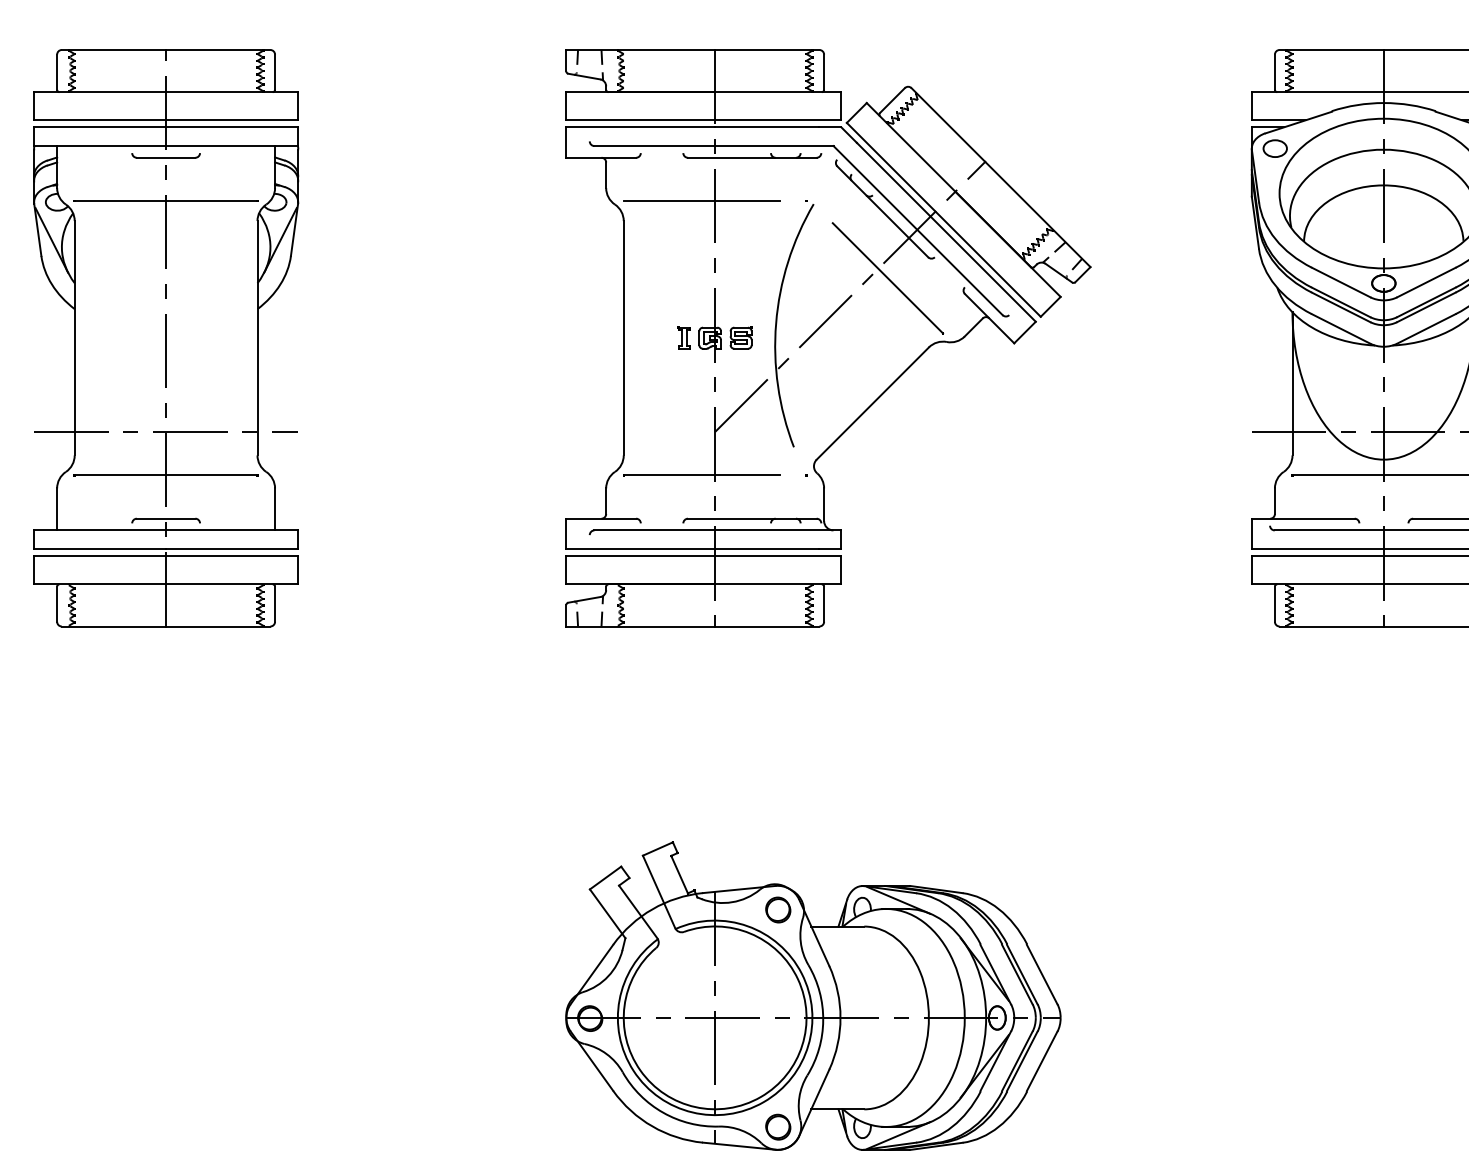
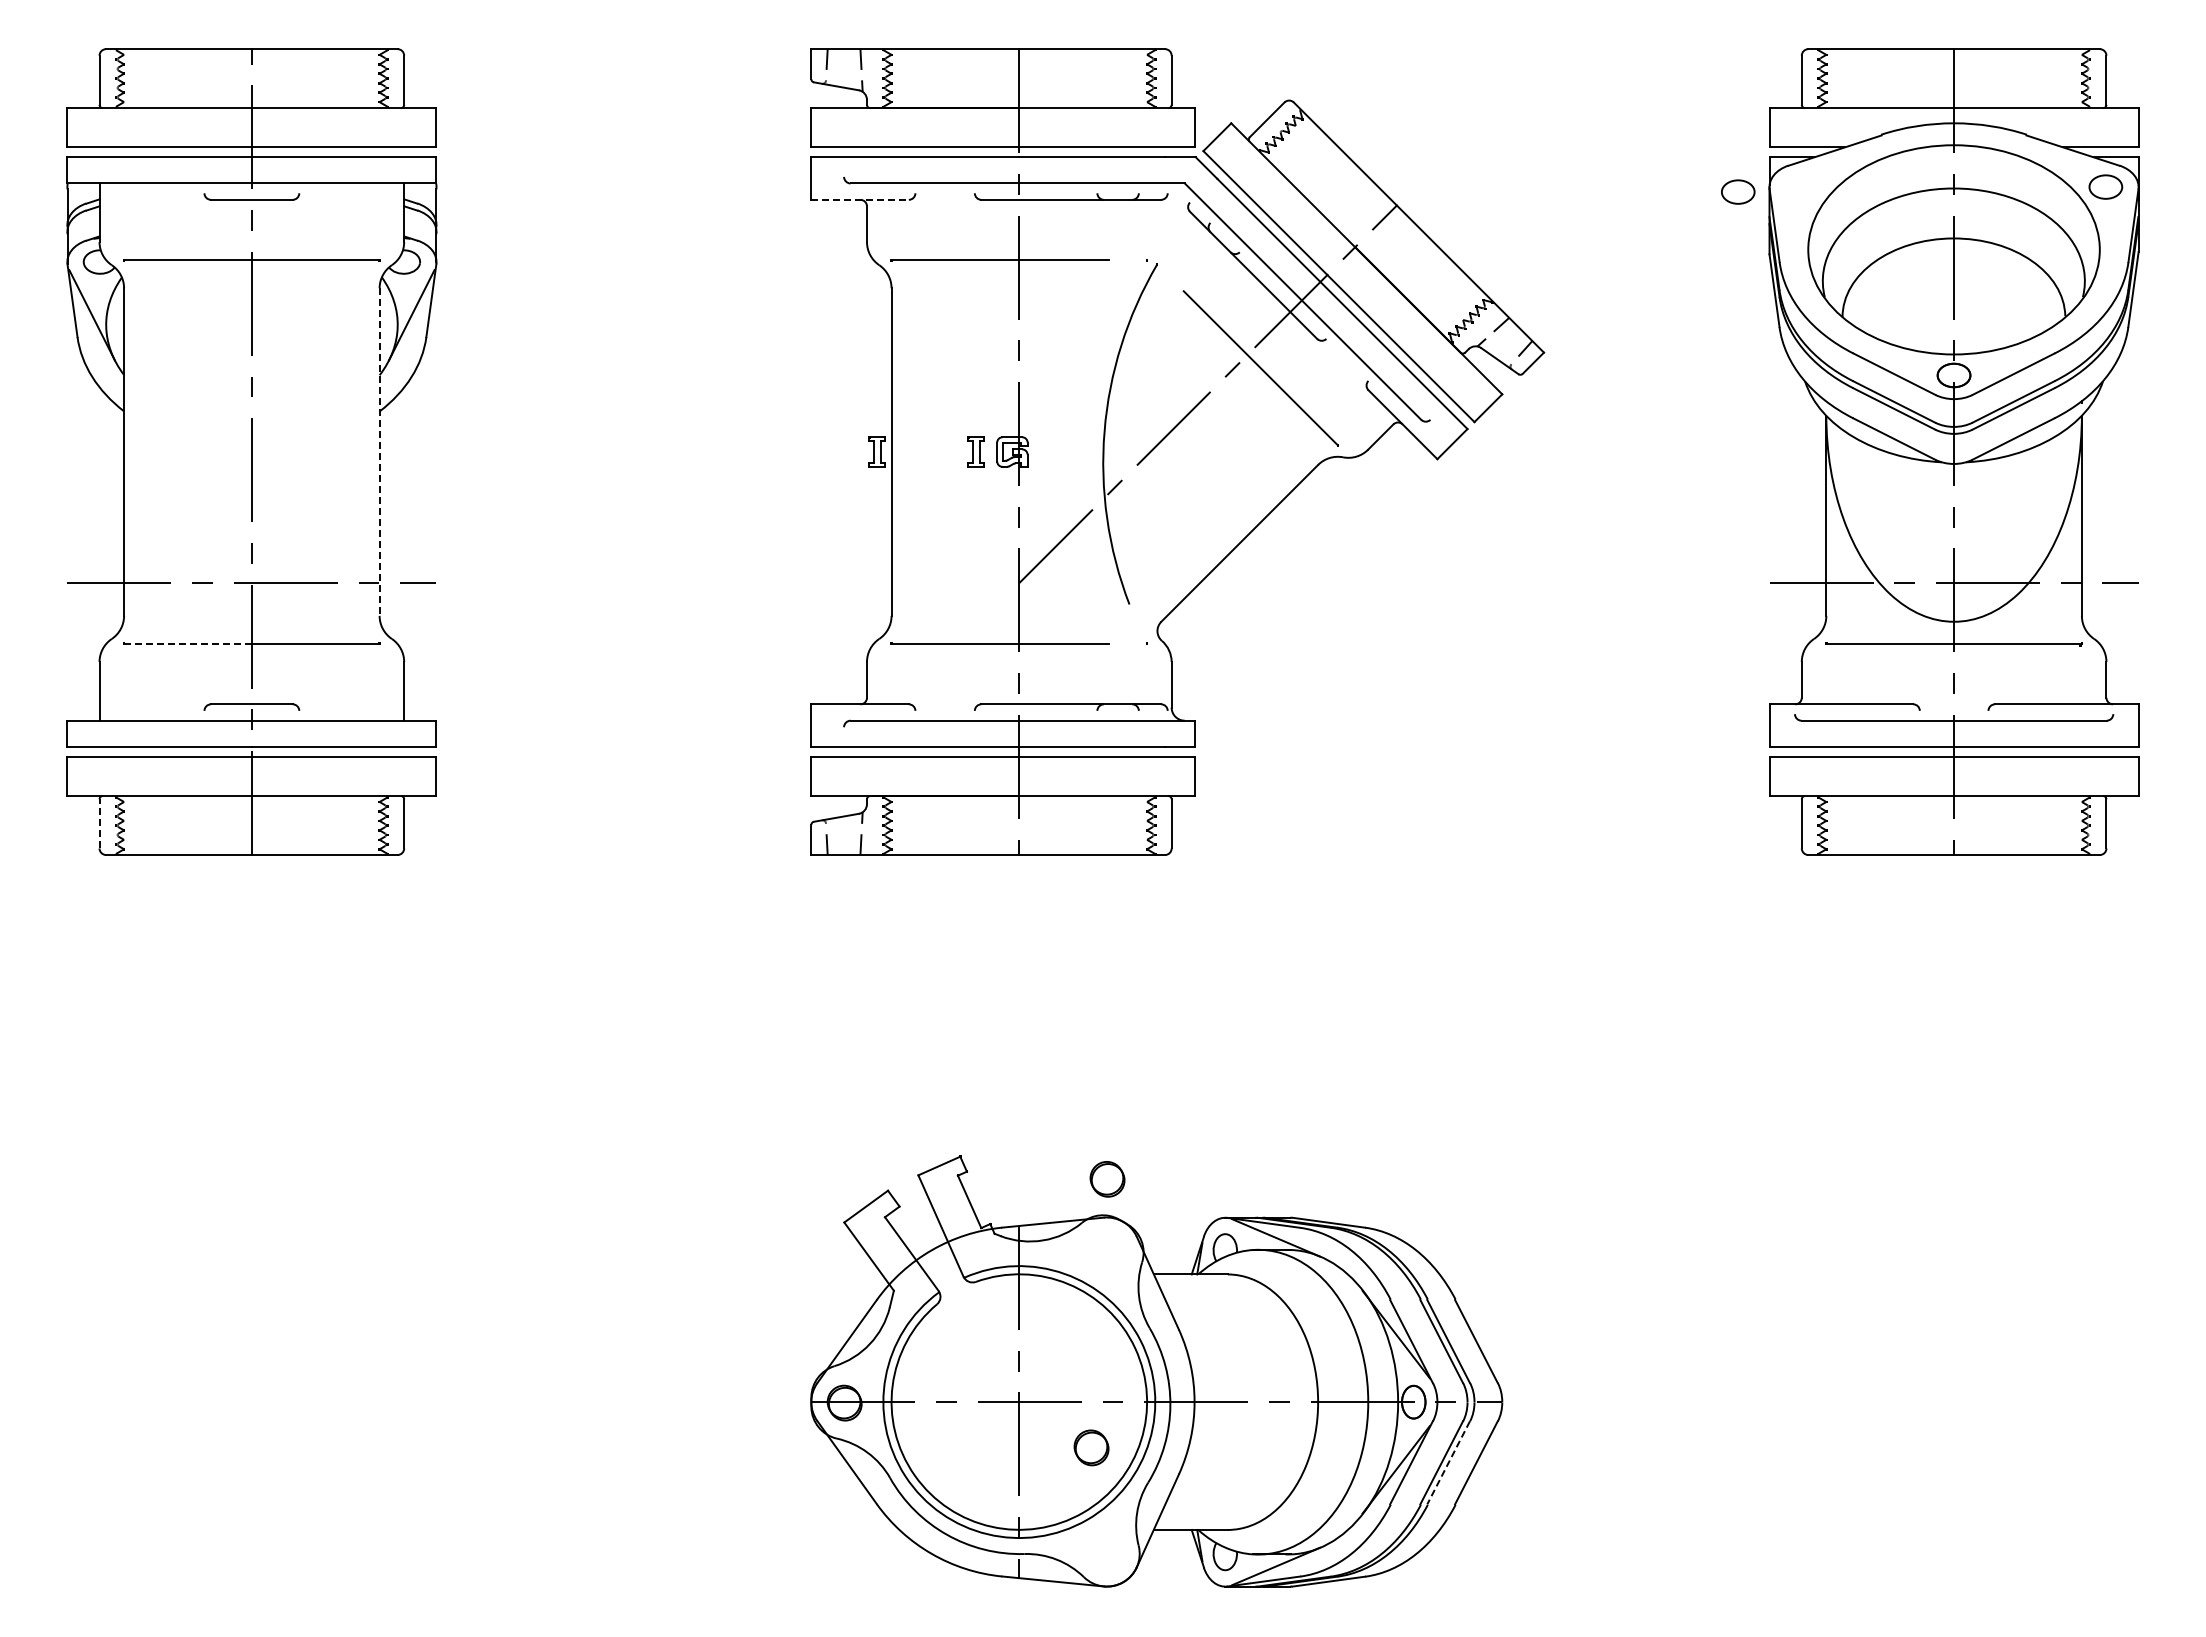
part: (1275, 148) -> (1738, 191), moved
line: (601, 157) -> (860, 199), solid -> dashed
part: (612, 337) -> (876, 451), added
part: (741, 337) -> (1055, 451), removed
line: (257, 338) -> (379, 452), solid -> dashed
line: (120, 475) -> (187, 643), solid -> dashed
line: (57, 603) -> (99, 823), solid -> dashed
part: (778, 910) -> (1107, 1179), moved
line: (1022, 1061) -> (1448, 1462), solid -> dashed
part: (778, 1126) -> (1091, 1447), moved

